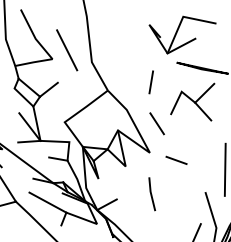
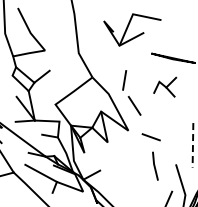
part: (182, 34) -> (132, 29), moved
line: (67, 49) -> (57, 42), removed
line: (151, 82) -> (124, 80), moved
part: (192, 101) -> (164, 86), size x0.6
line: (224, 170) -> (192, 145), solid -> dashed
line: (152, 193) -> (155, 165), moved

